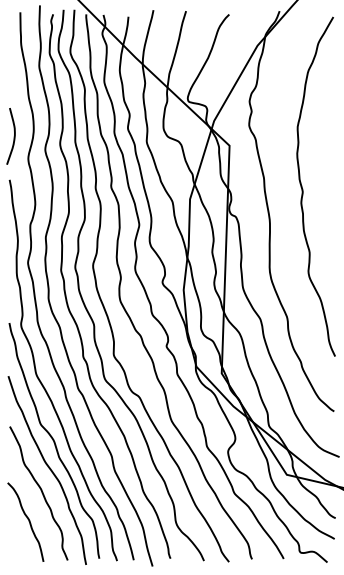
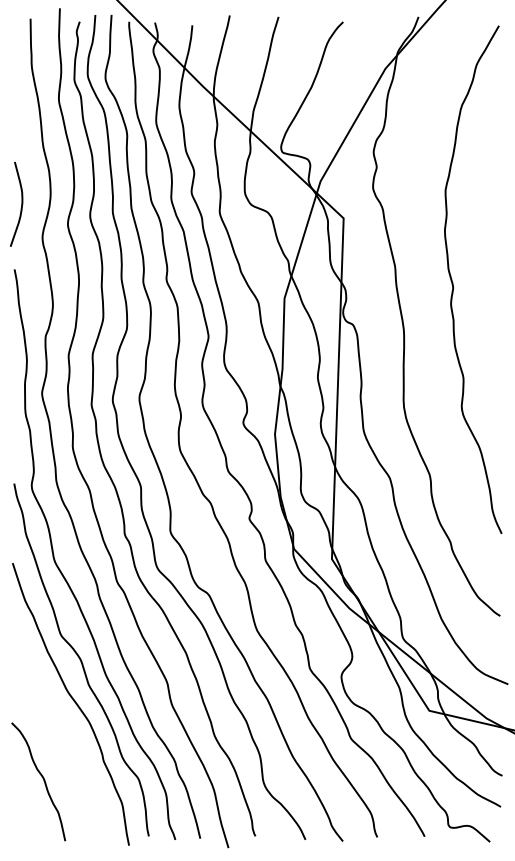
curve: (41, 493) -> (62, 738), removed

